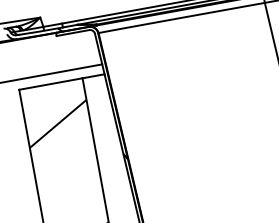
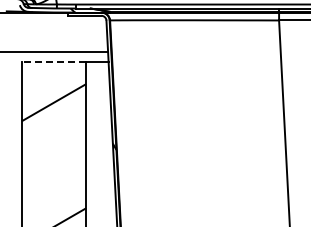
line: (50, 84) -> (53, 62), solid -> dashed

